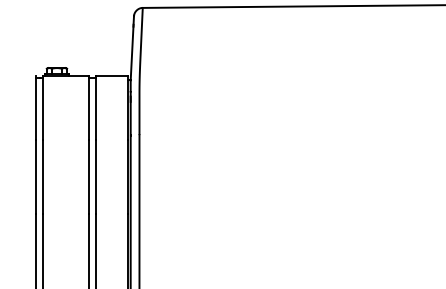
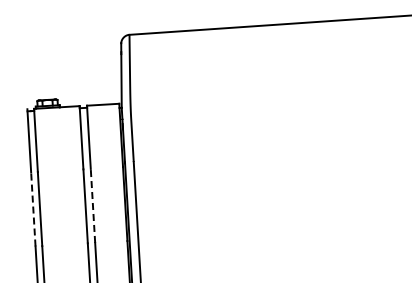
line: (36, 176) -> (33, 209), solid -> dashed
line: (96, 176) -> (93, 205), solid -> dashed

